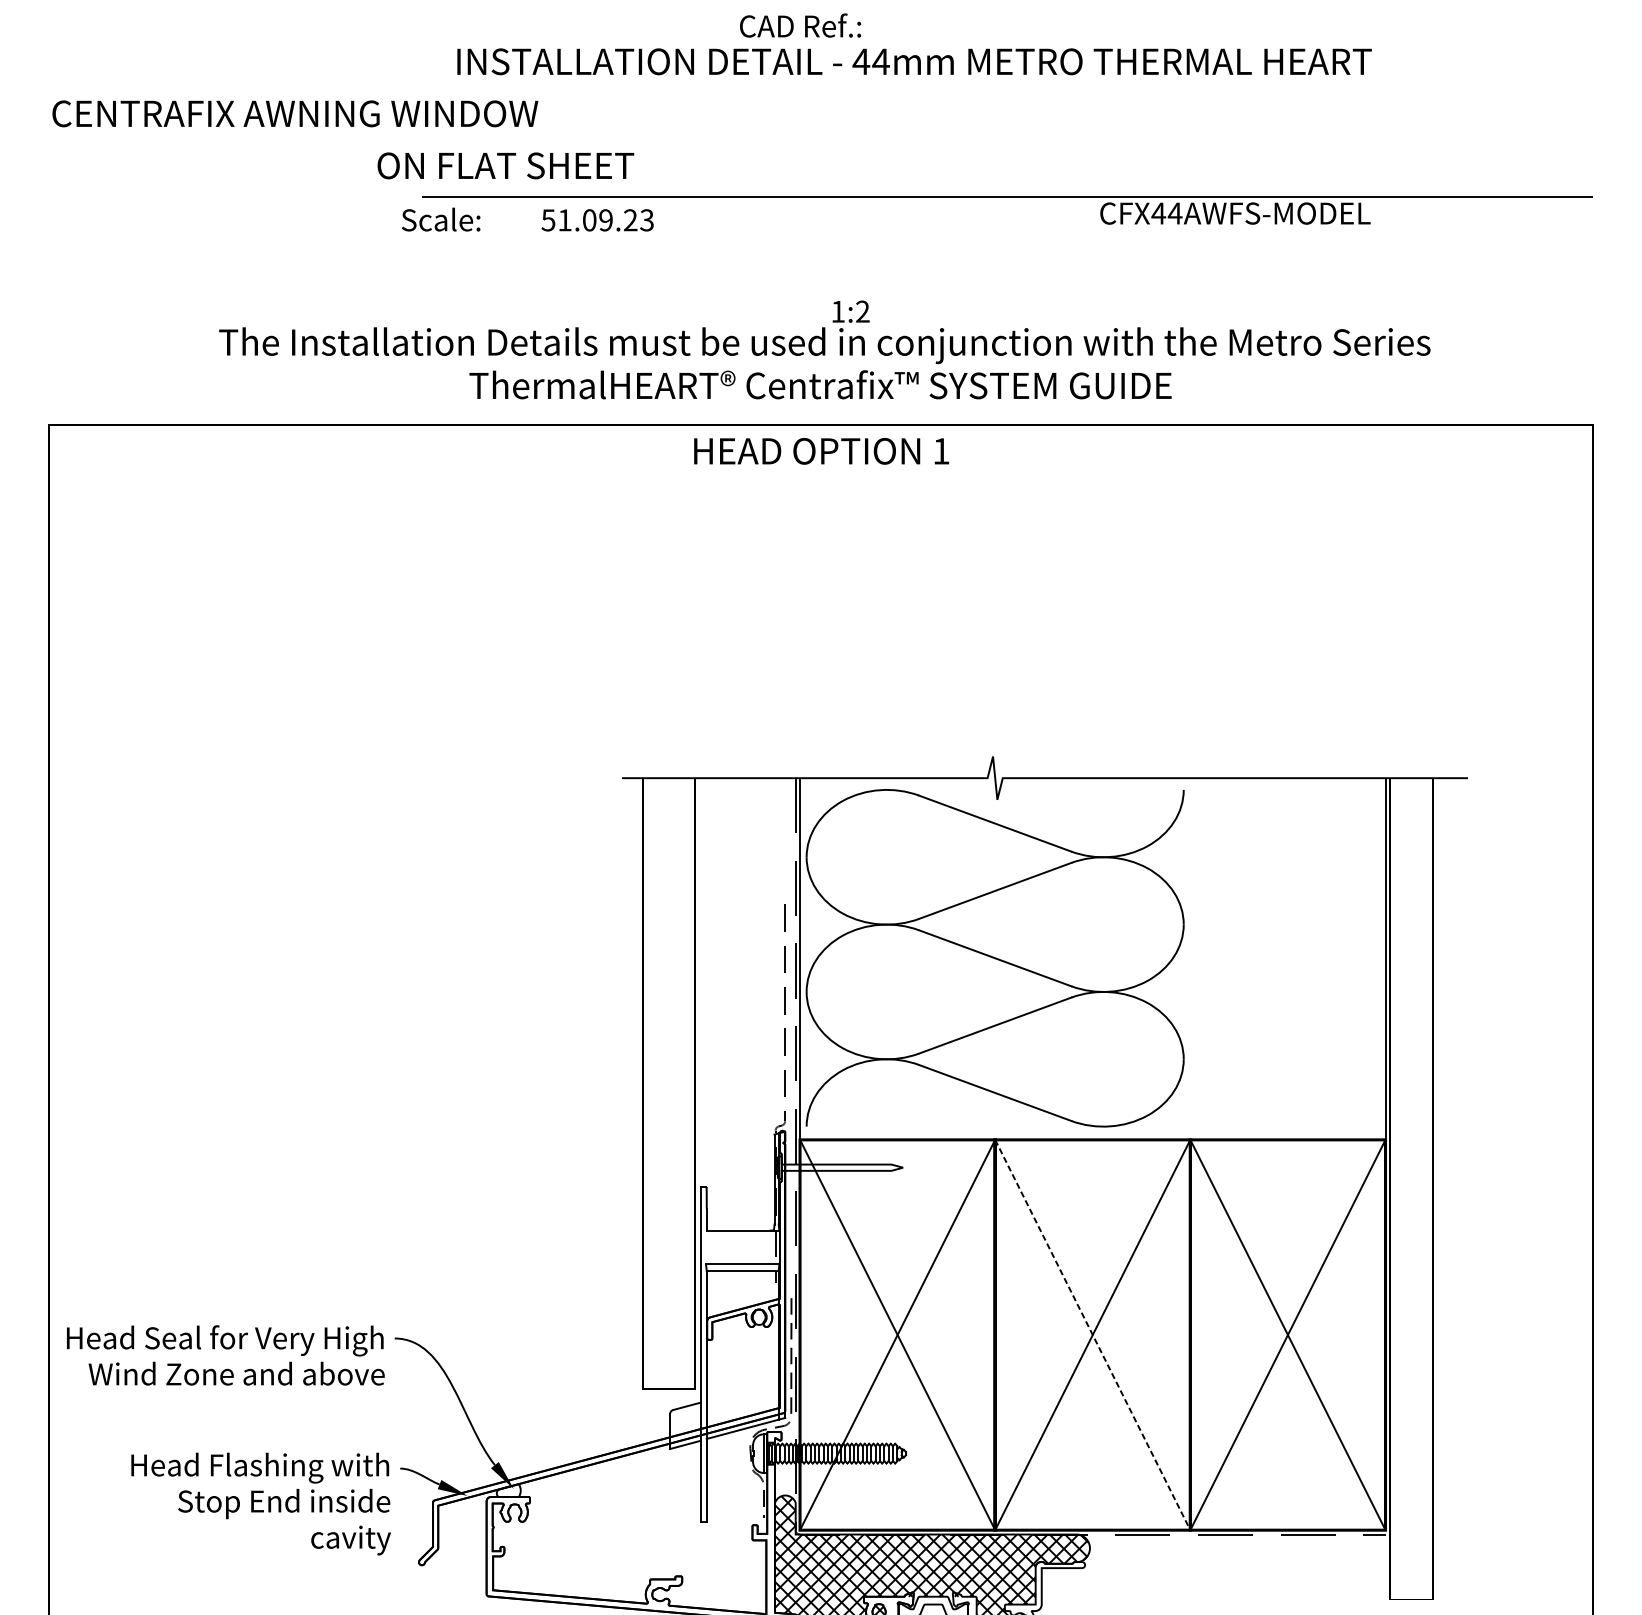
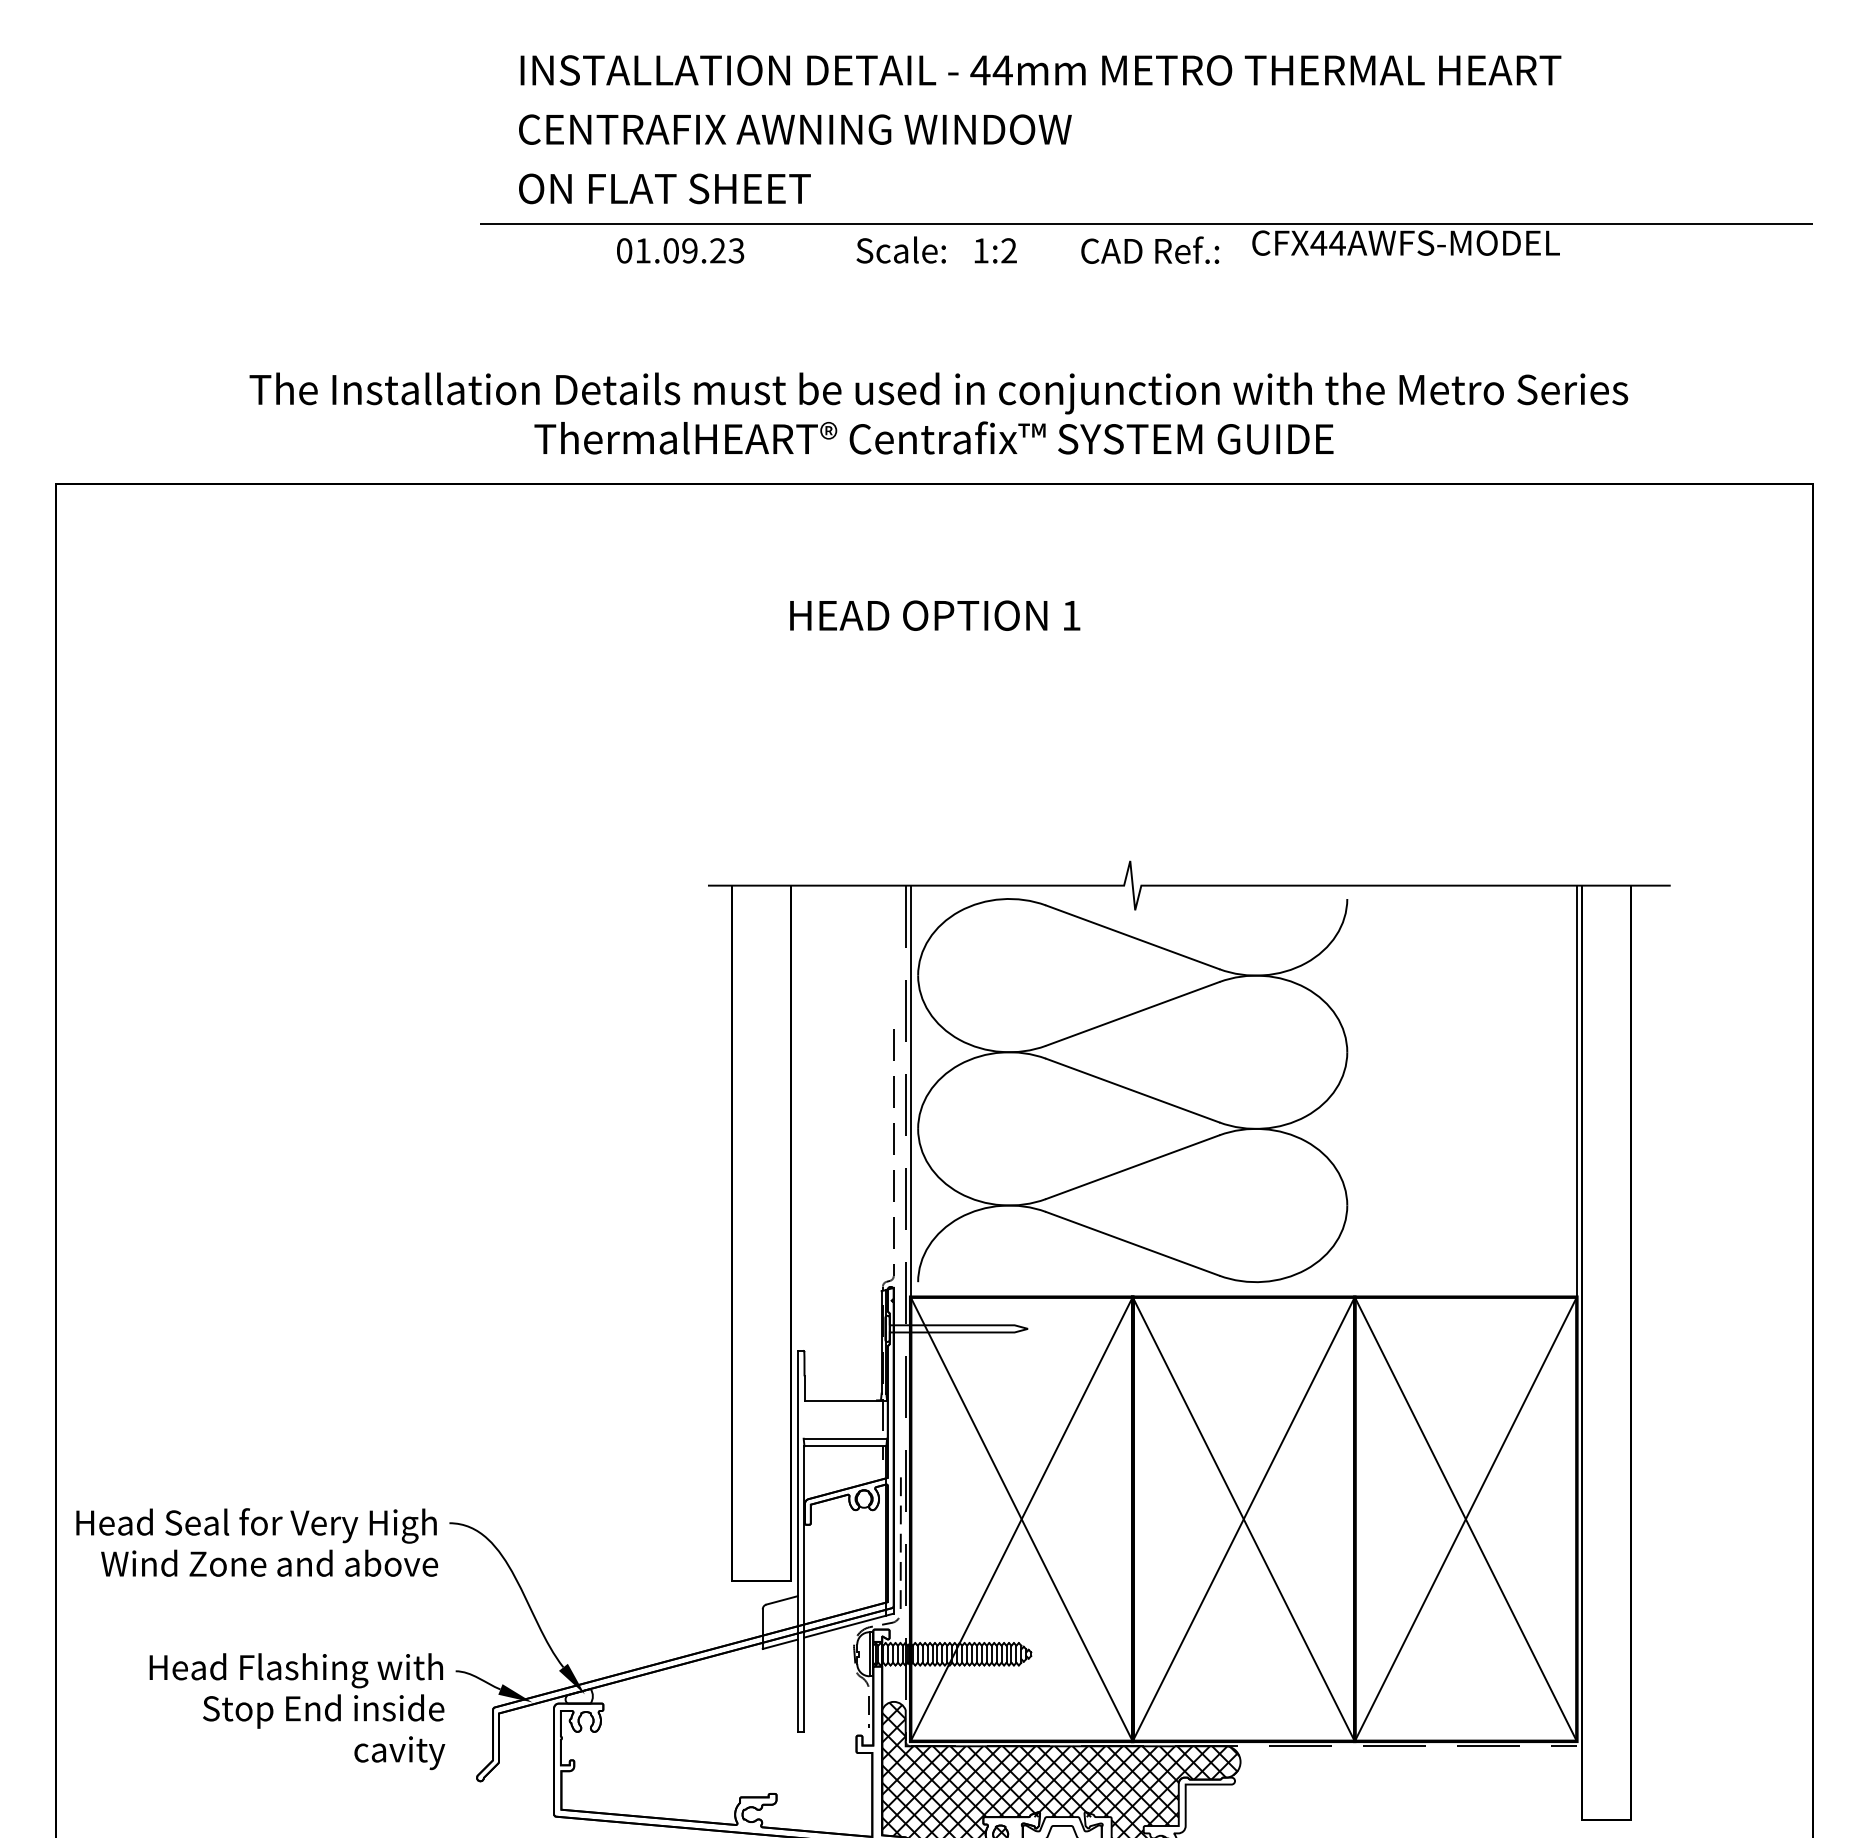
text: (800, 24) -> (1150, 249), moved
text: (295, 113) -> (795, 129), moved
text: (505, 165) -> (664, 188), moved
text: (440, 219) -> (900, 249), moved
text: (548, 220) -> (624, 250), 51.09.23 -> 01.09.23
text: (850, 311) -> (995, 250), moved
text: (821, 451) -> (935, 615), moved
line: (1092, 1335) -> (1243, 1519), dashed -> solid

